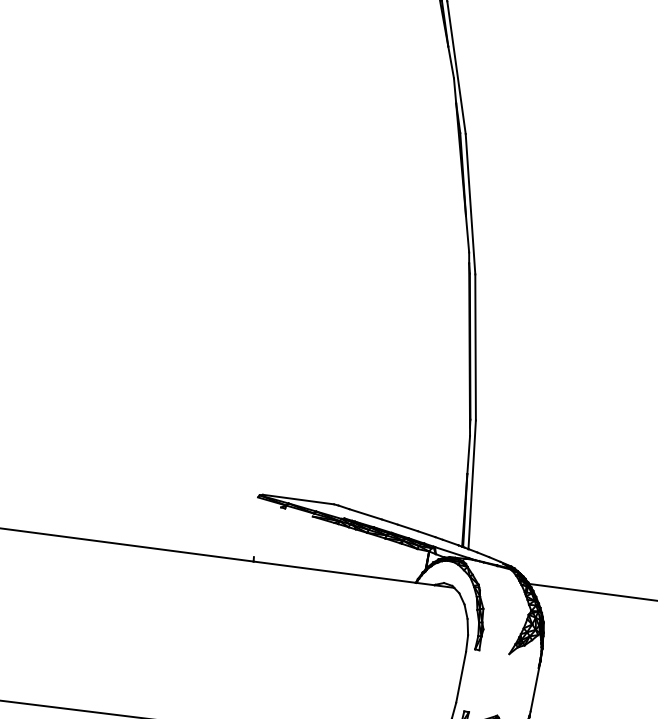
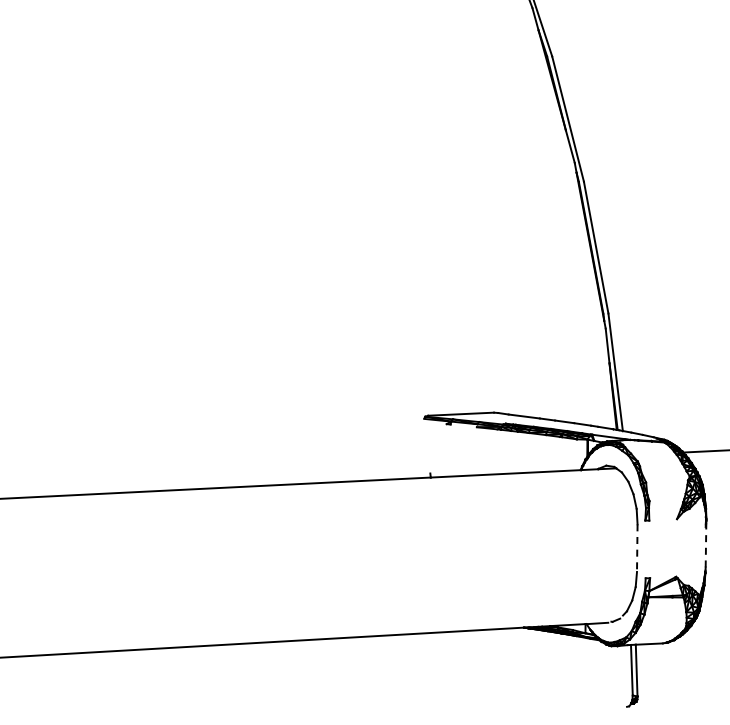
line: (461, 677) -> (637, 548), solid -> dashed
line: (536, 685) -> (706, 543), solid -> dashed

